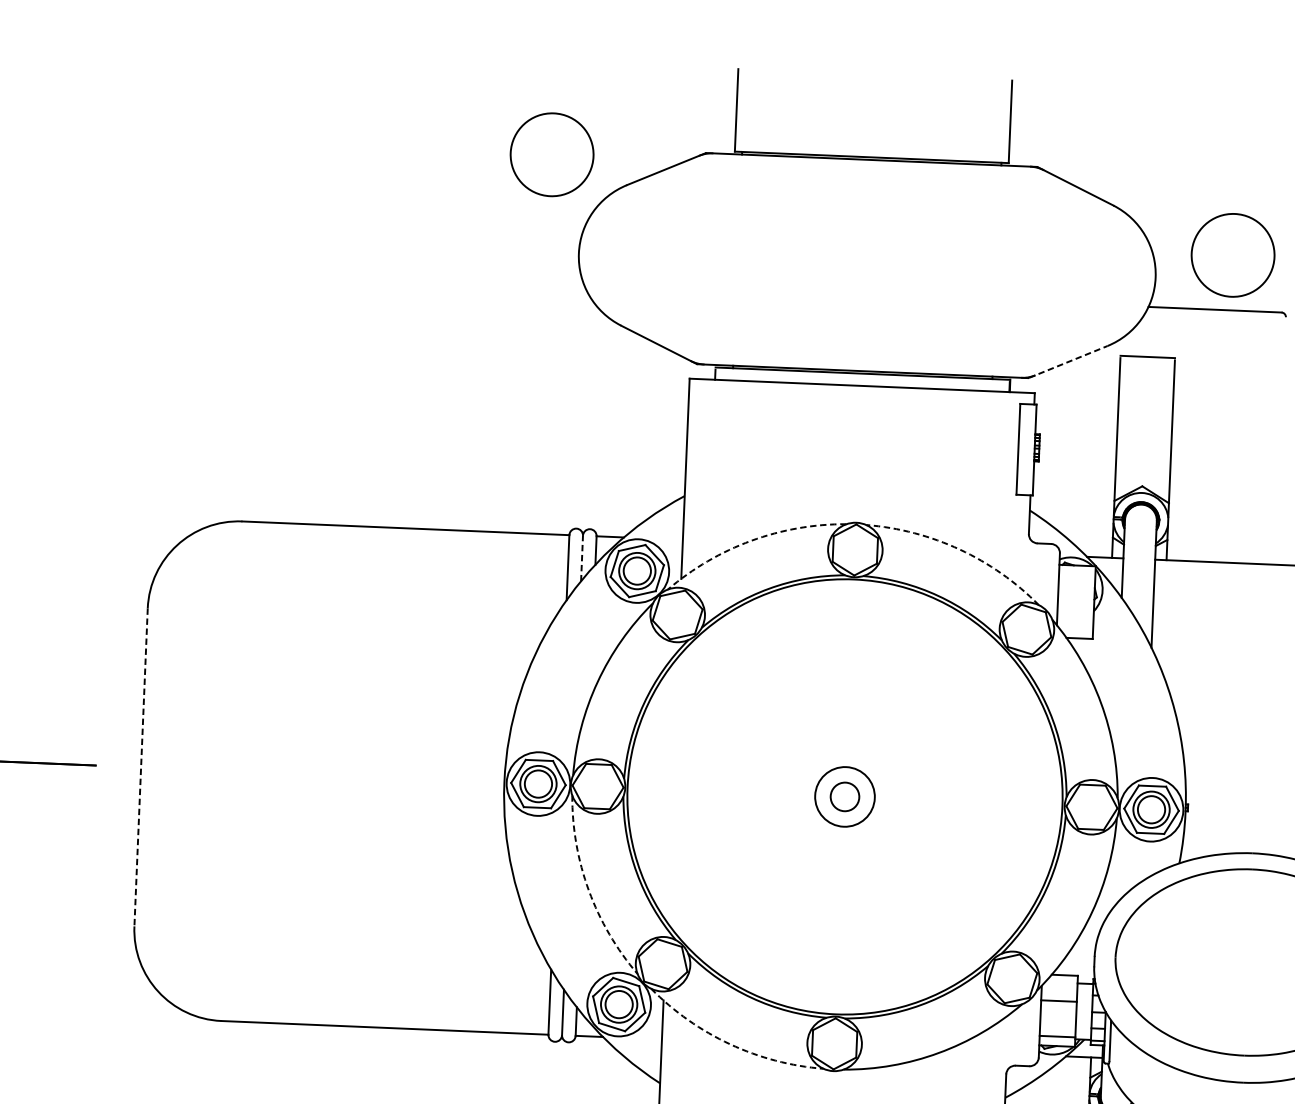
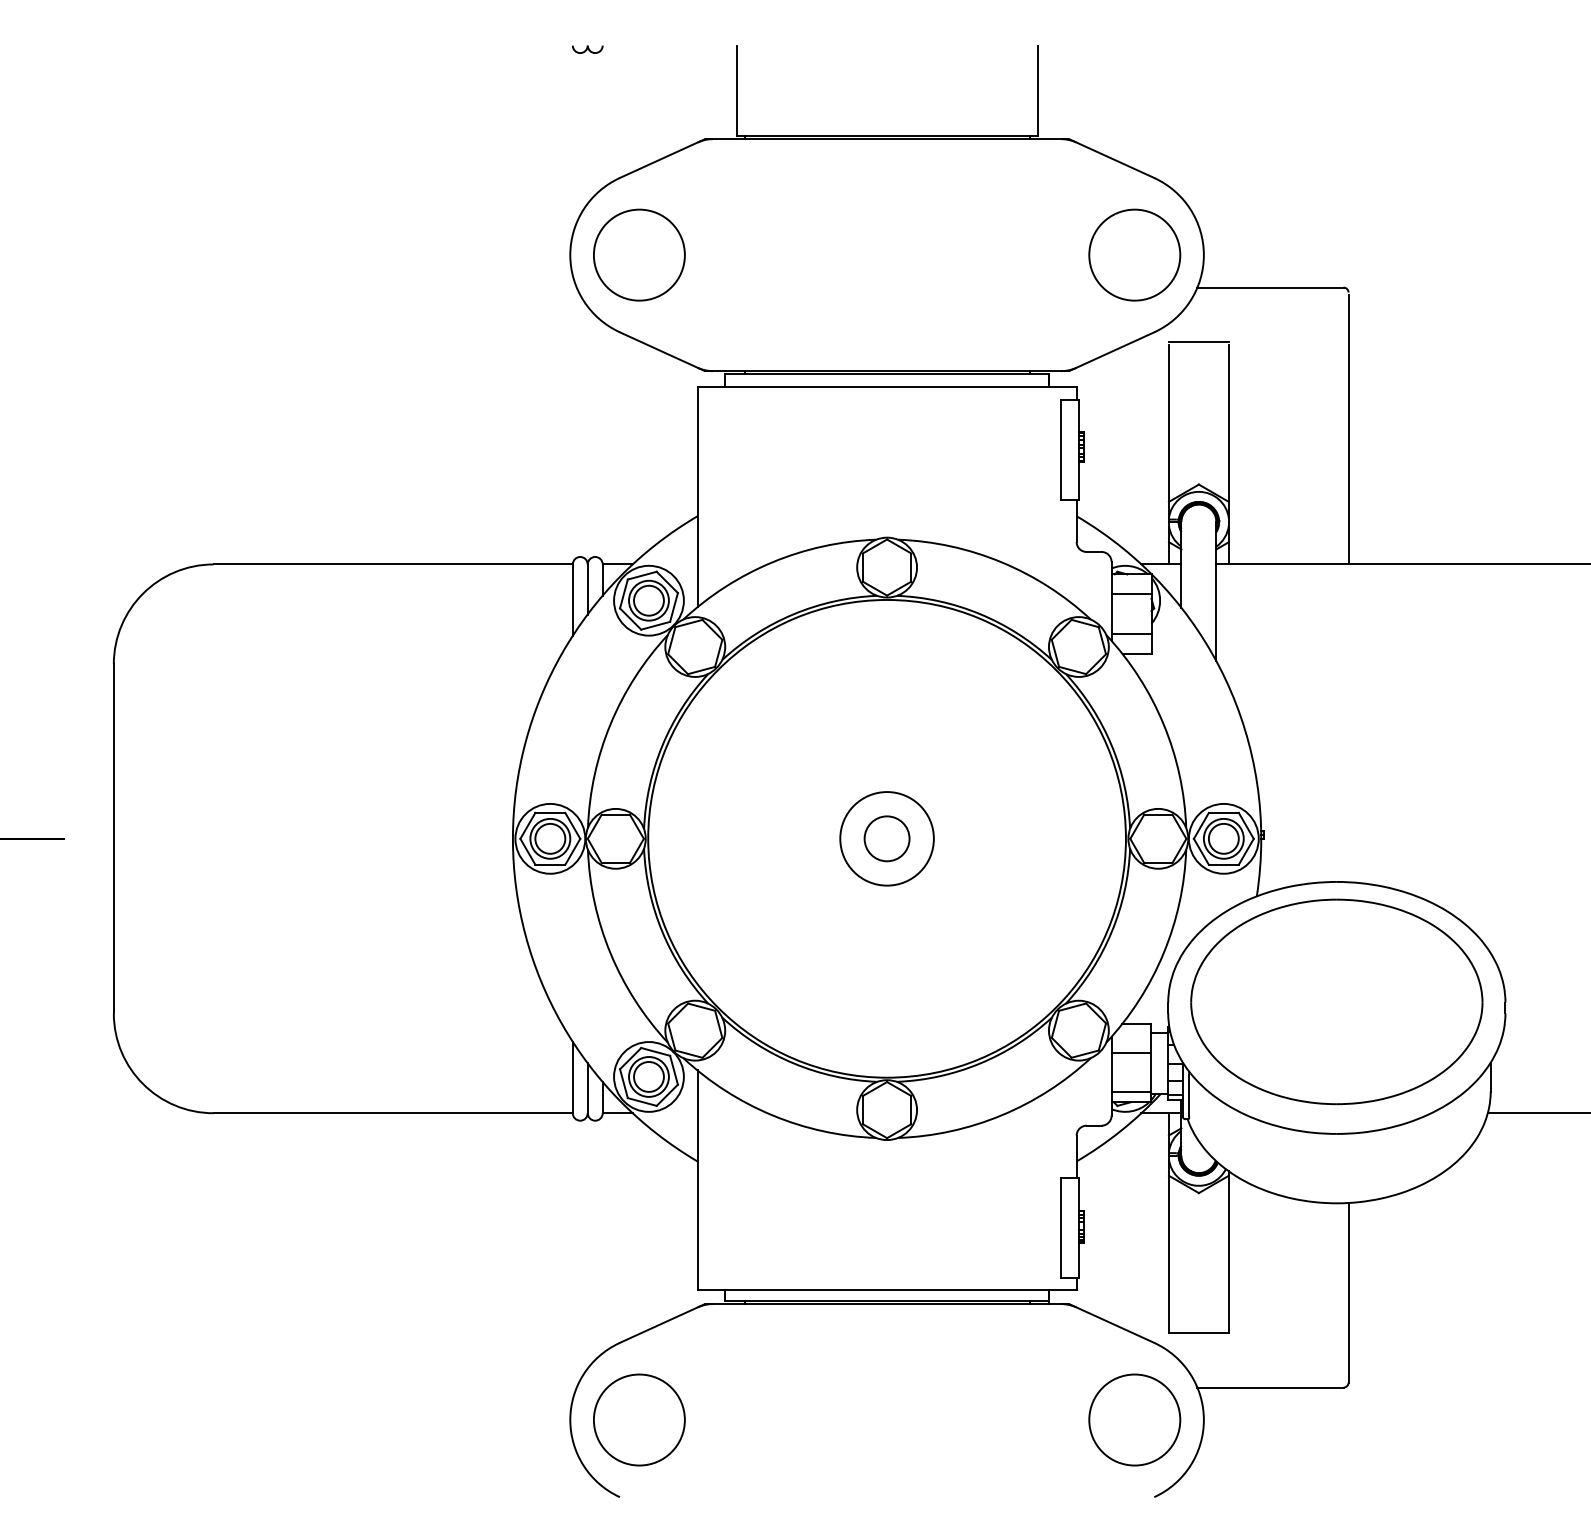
part: (602, 66) -> (587, 49), added
circle: (552, 154) -> (639, 254), moved
circle: (1232, 254) -> (1134, 254), moved
line: (1068, 361) -> (1112, 351), dashed -> solid
line: (1280, 441) -> (1348, 429), added
arc: (751, 541) -> (772, 562), dashed -> solid
arc: (959, 549) -> (1001, 562), dashed -> solid
line: (581, 558) -> (587, 589), dashed -> solid
line: (1076, 583) -> (1131, 594), added
line: (1075, 620) -> (1131, 634), added
line: (140, 767) -> (113, 838), dashed -> solid
circle: (844, 796) -> (886, 838), size x1.43
circle: (844, 796) -> (886, 838), size x1.43
arc: (588, 890) -> (610, 953), dashed -> solid
arc: (730, 1044) -> (772, 1115), dashed -> solid

